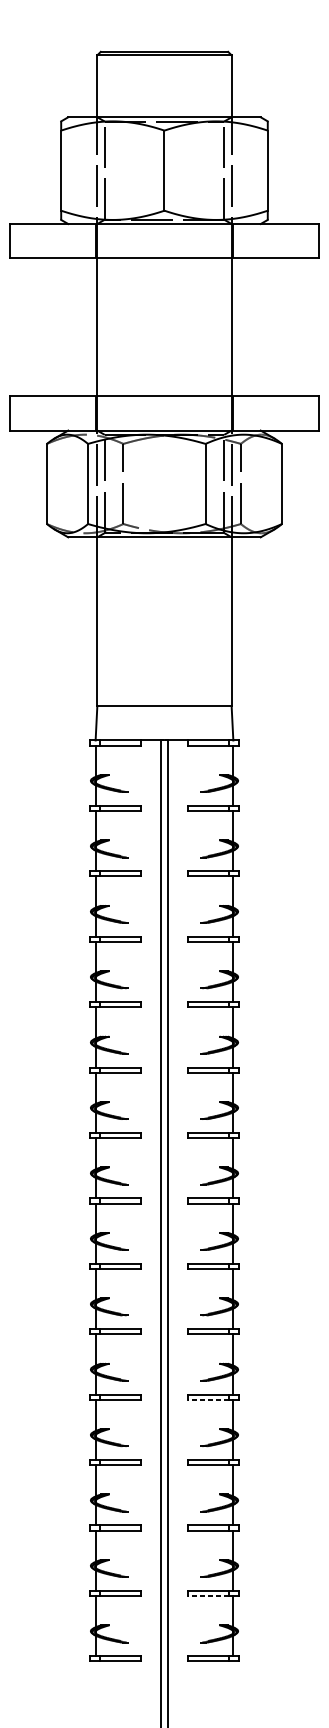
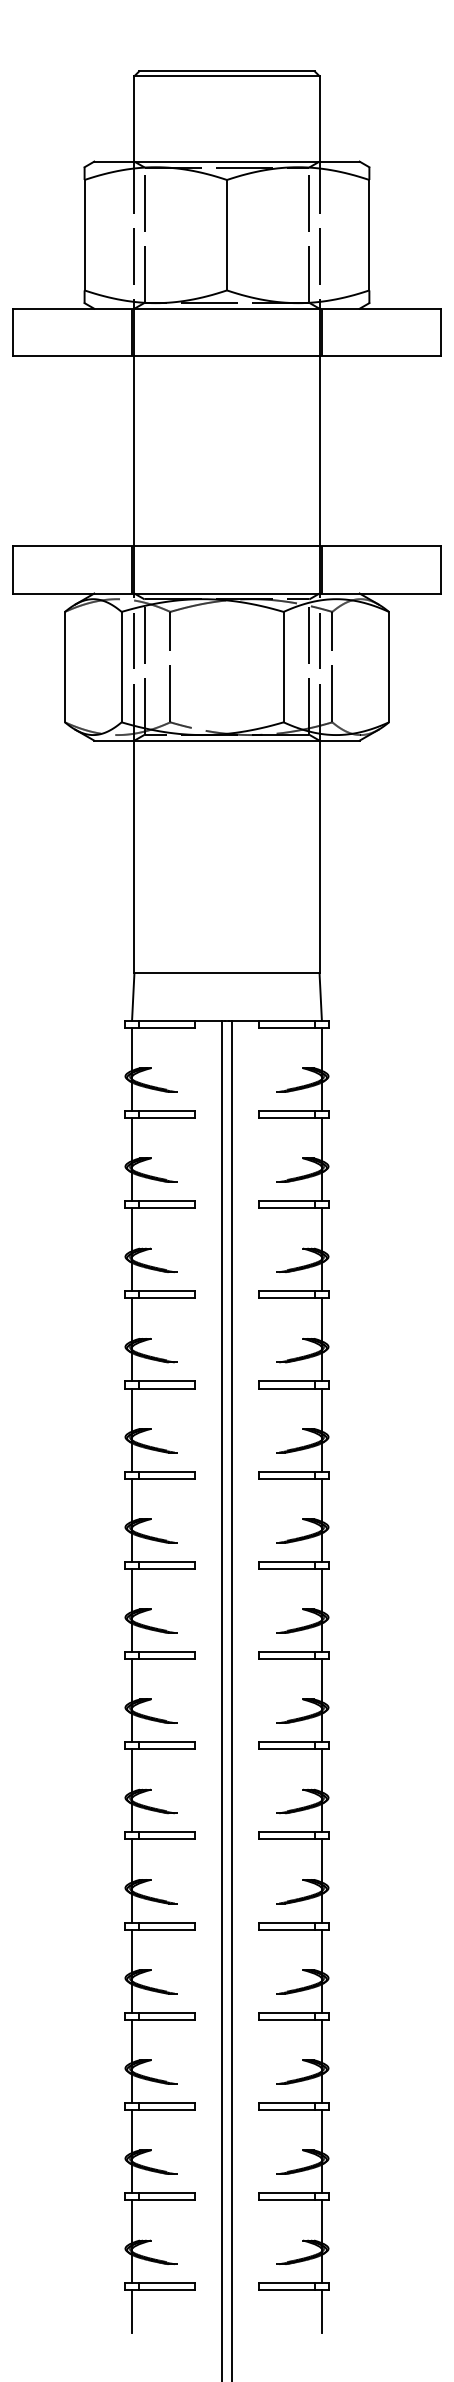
line: (208, 1399) -> (287, 1929), dashed -> solid
line: (208, 1596) -> (287, 2200), dashed -> solid
line: (95, 1676) -> (132, 2311), added
line: (233, 1676) -> (321, 2311), added

